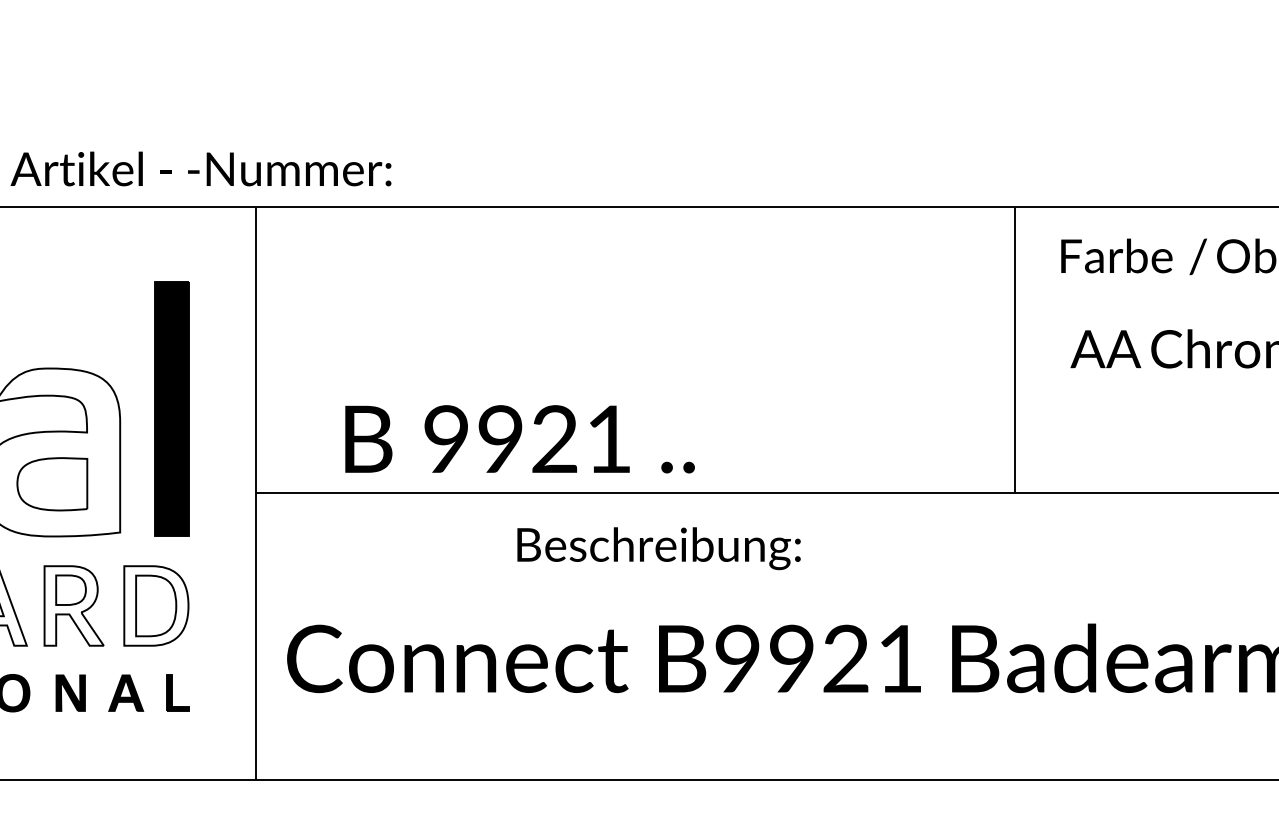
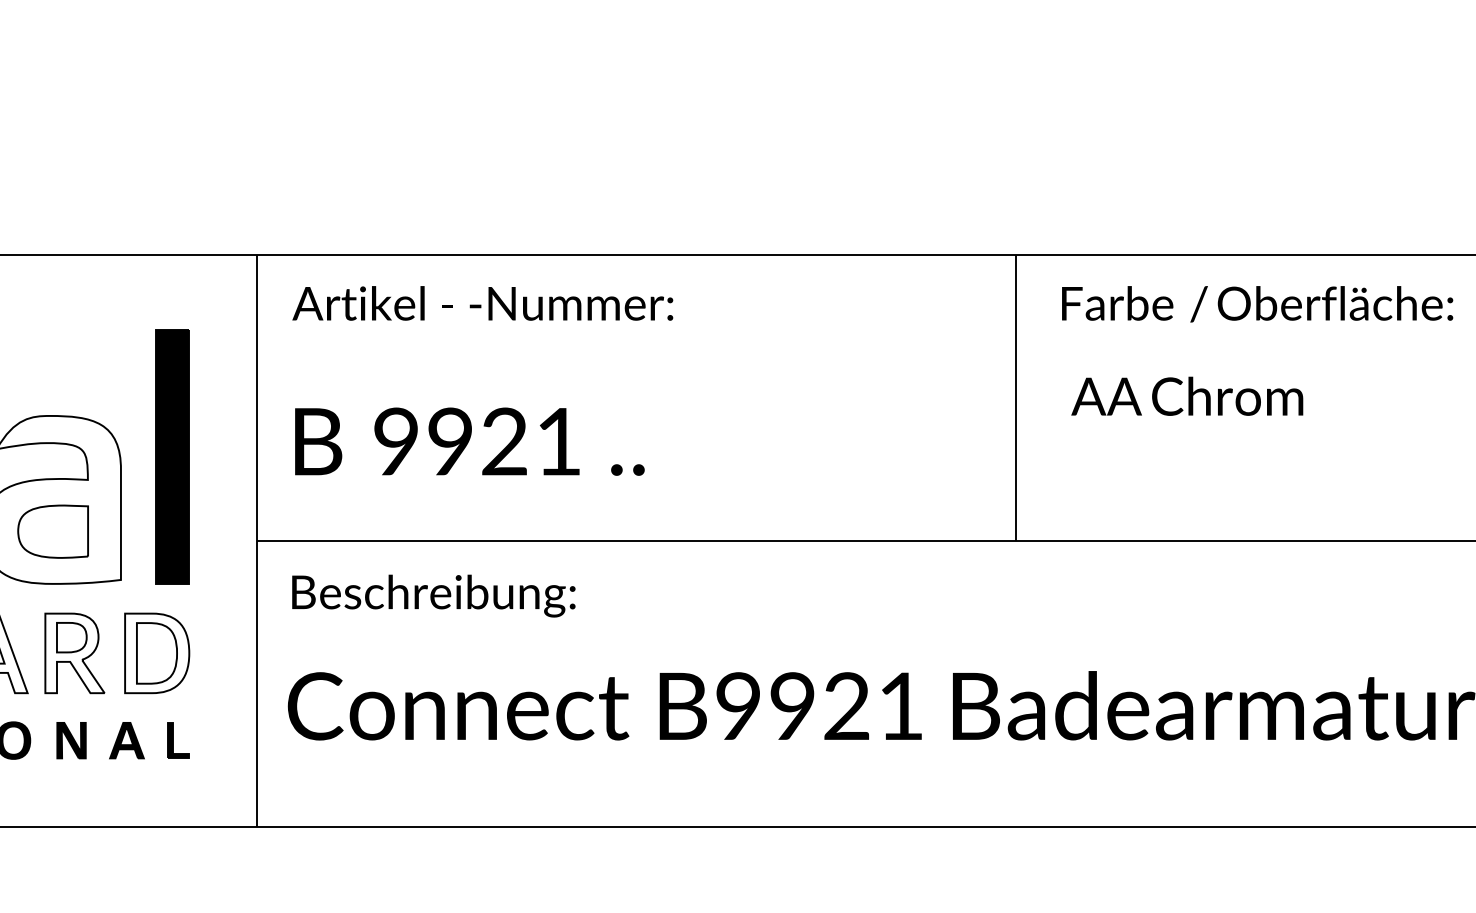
text: (200, 169) -> (482, 303), moved
text: (519, 439) -> (469, 441), moved
text: (658, 548) -> (433, 595), moved

